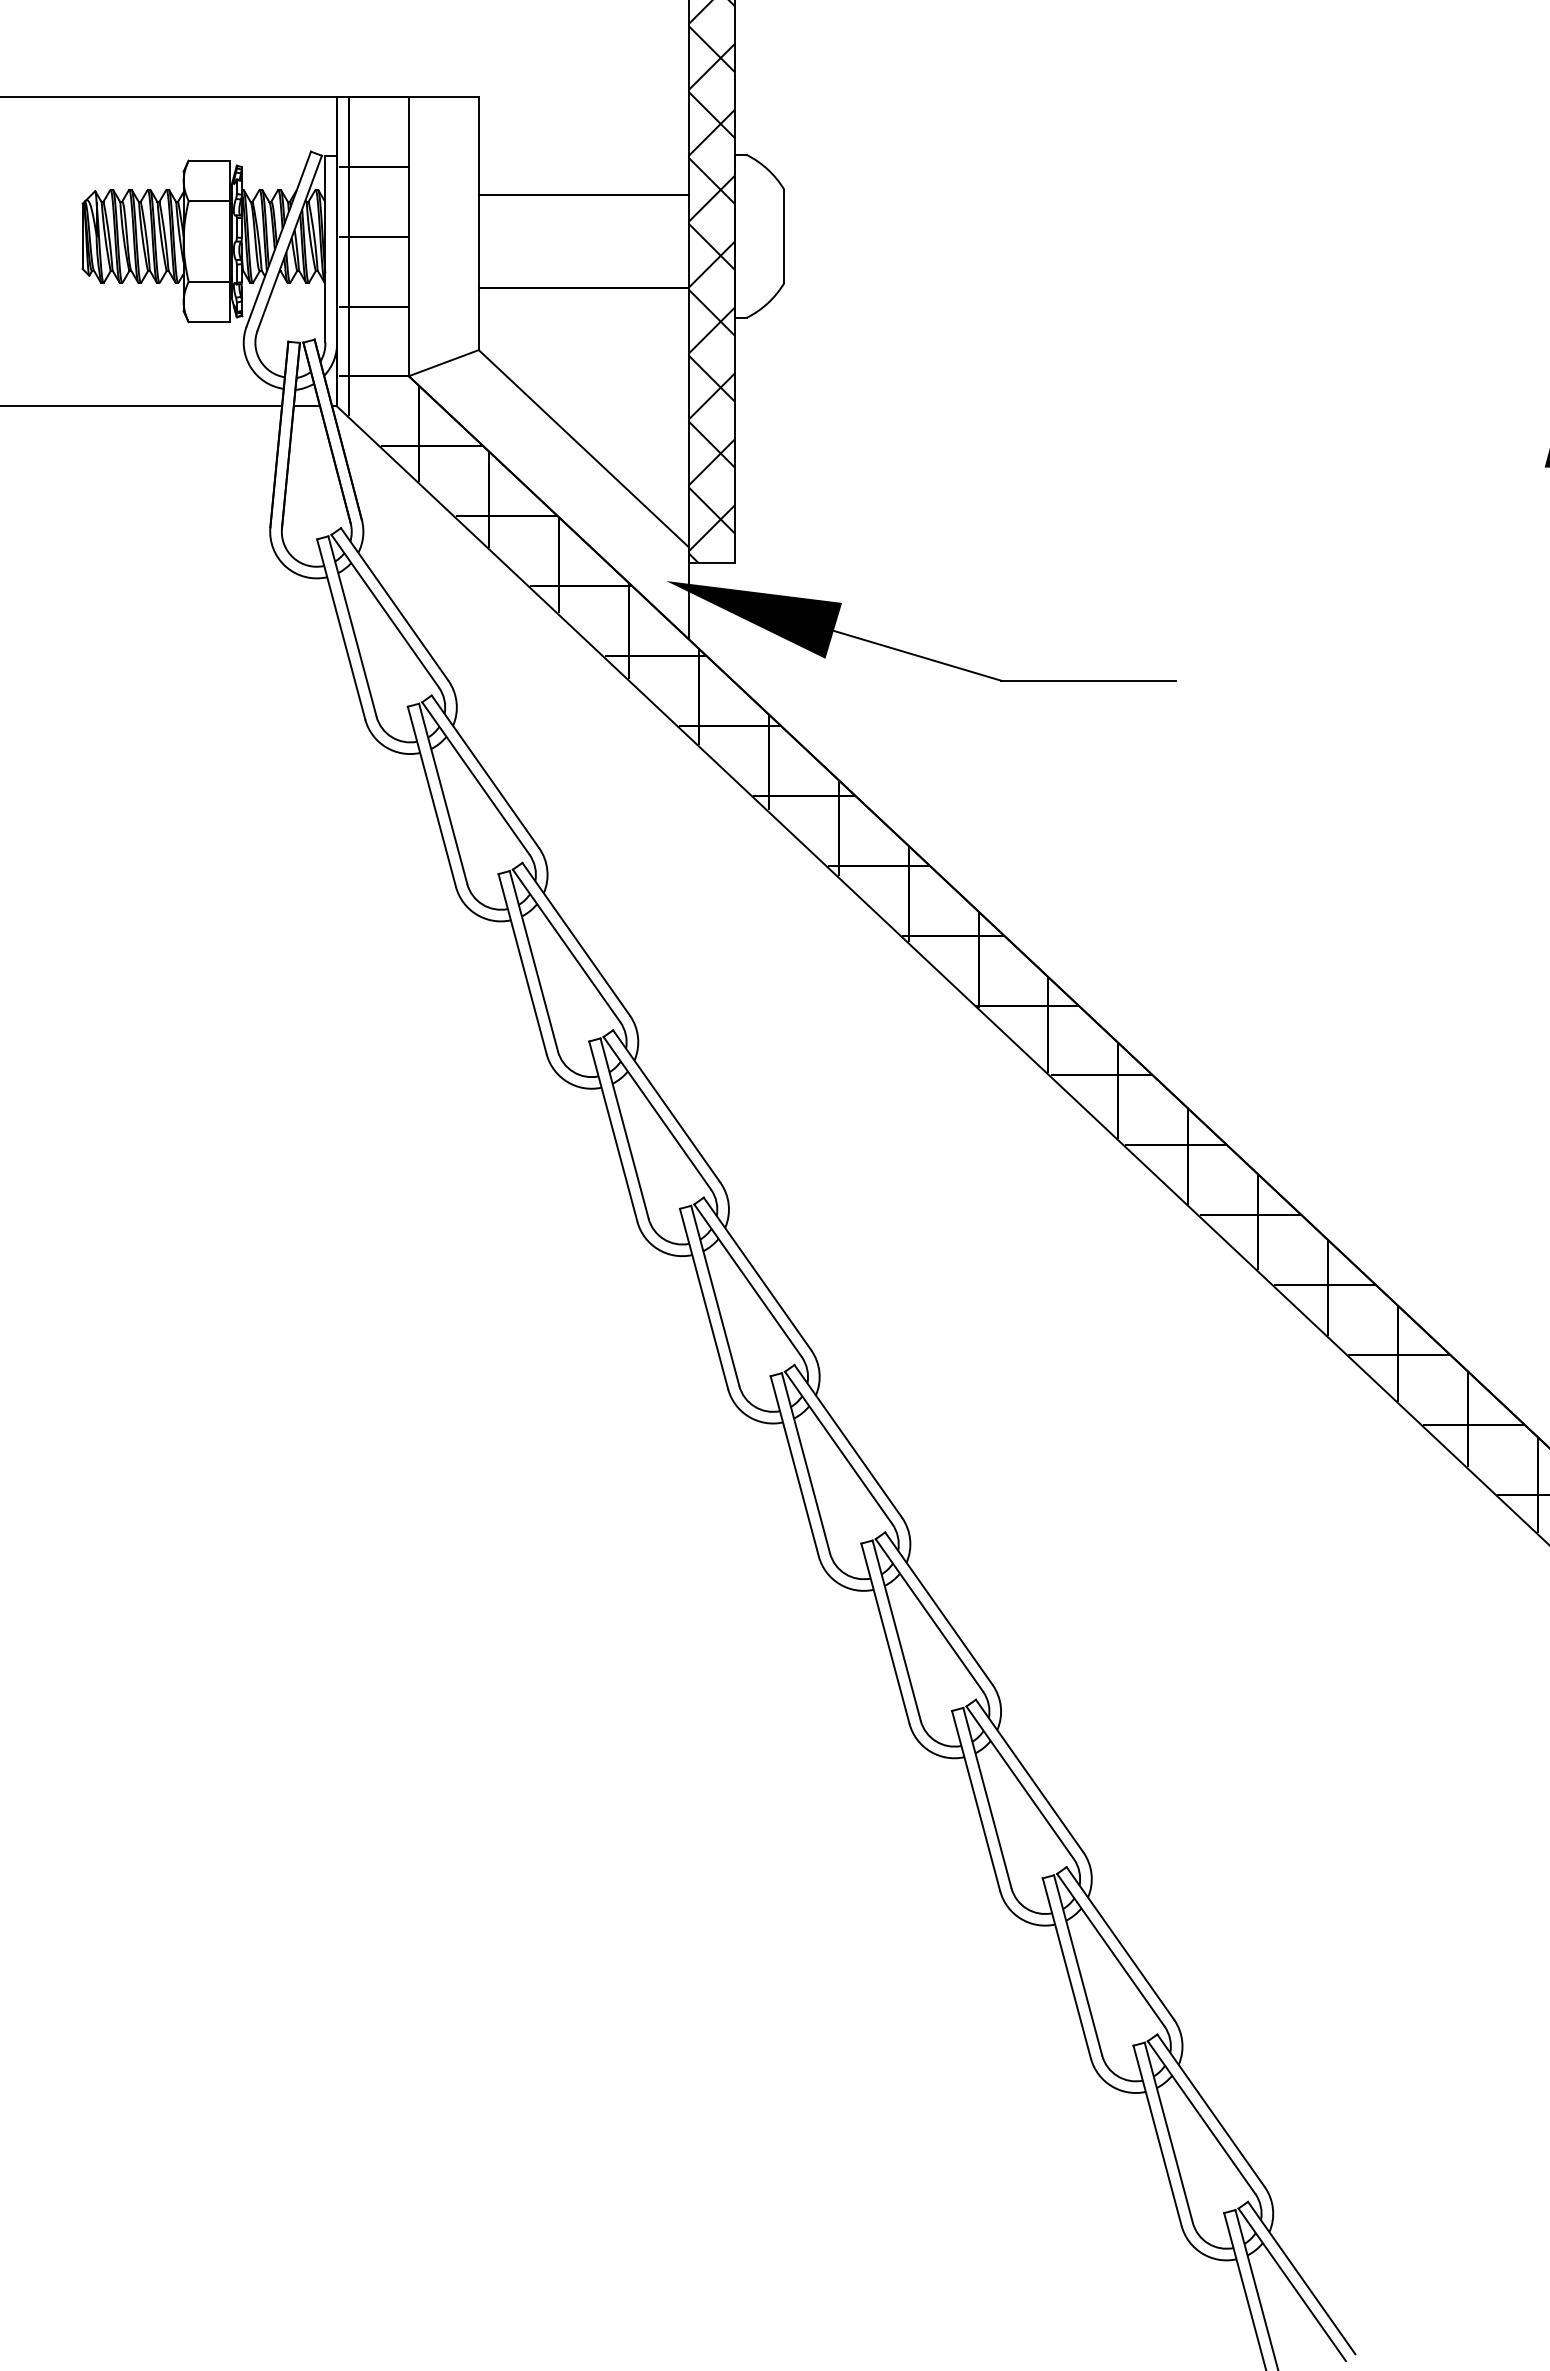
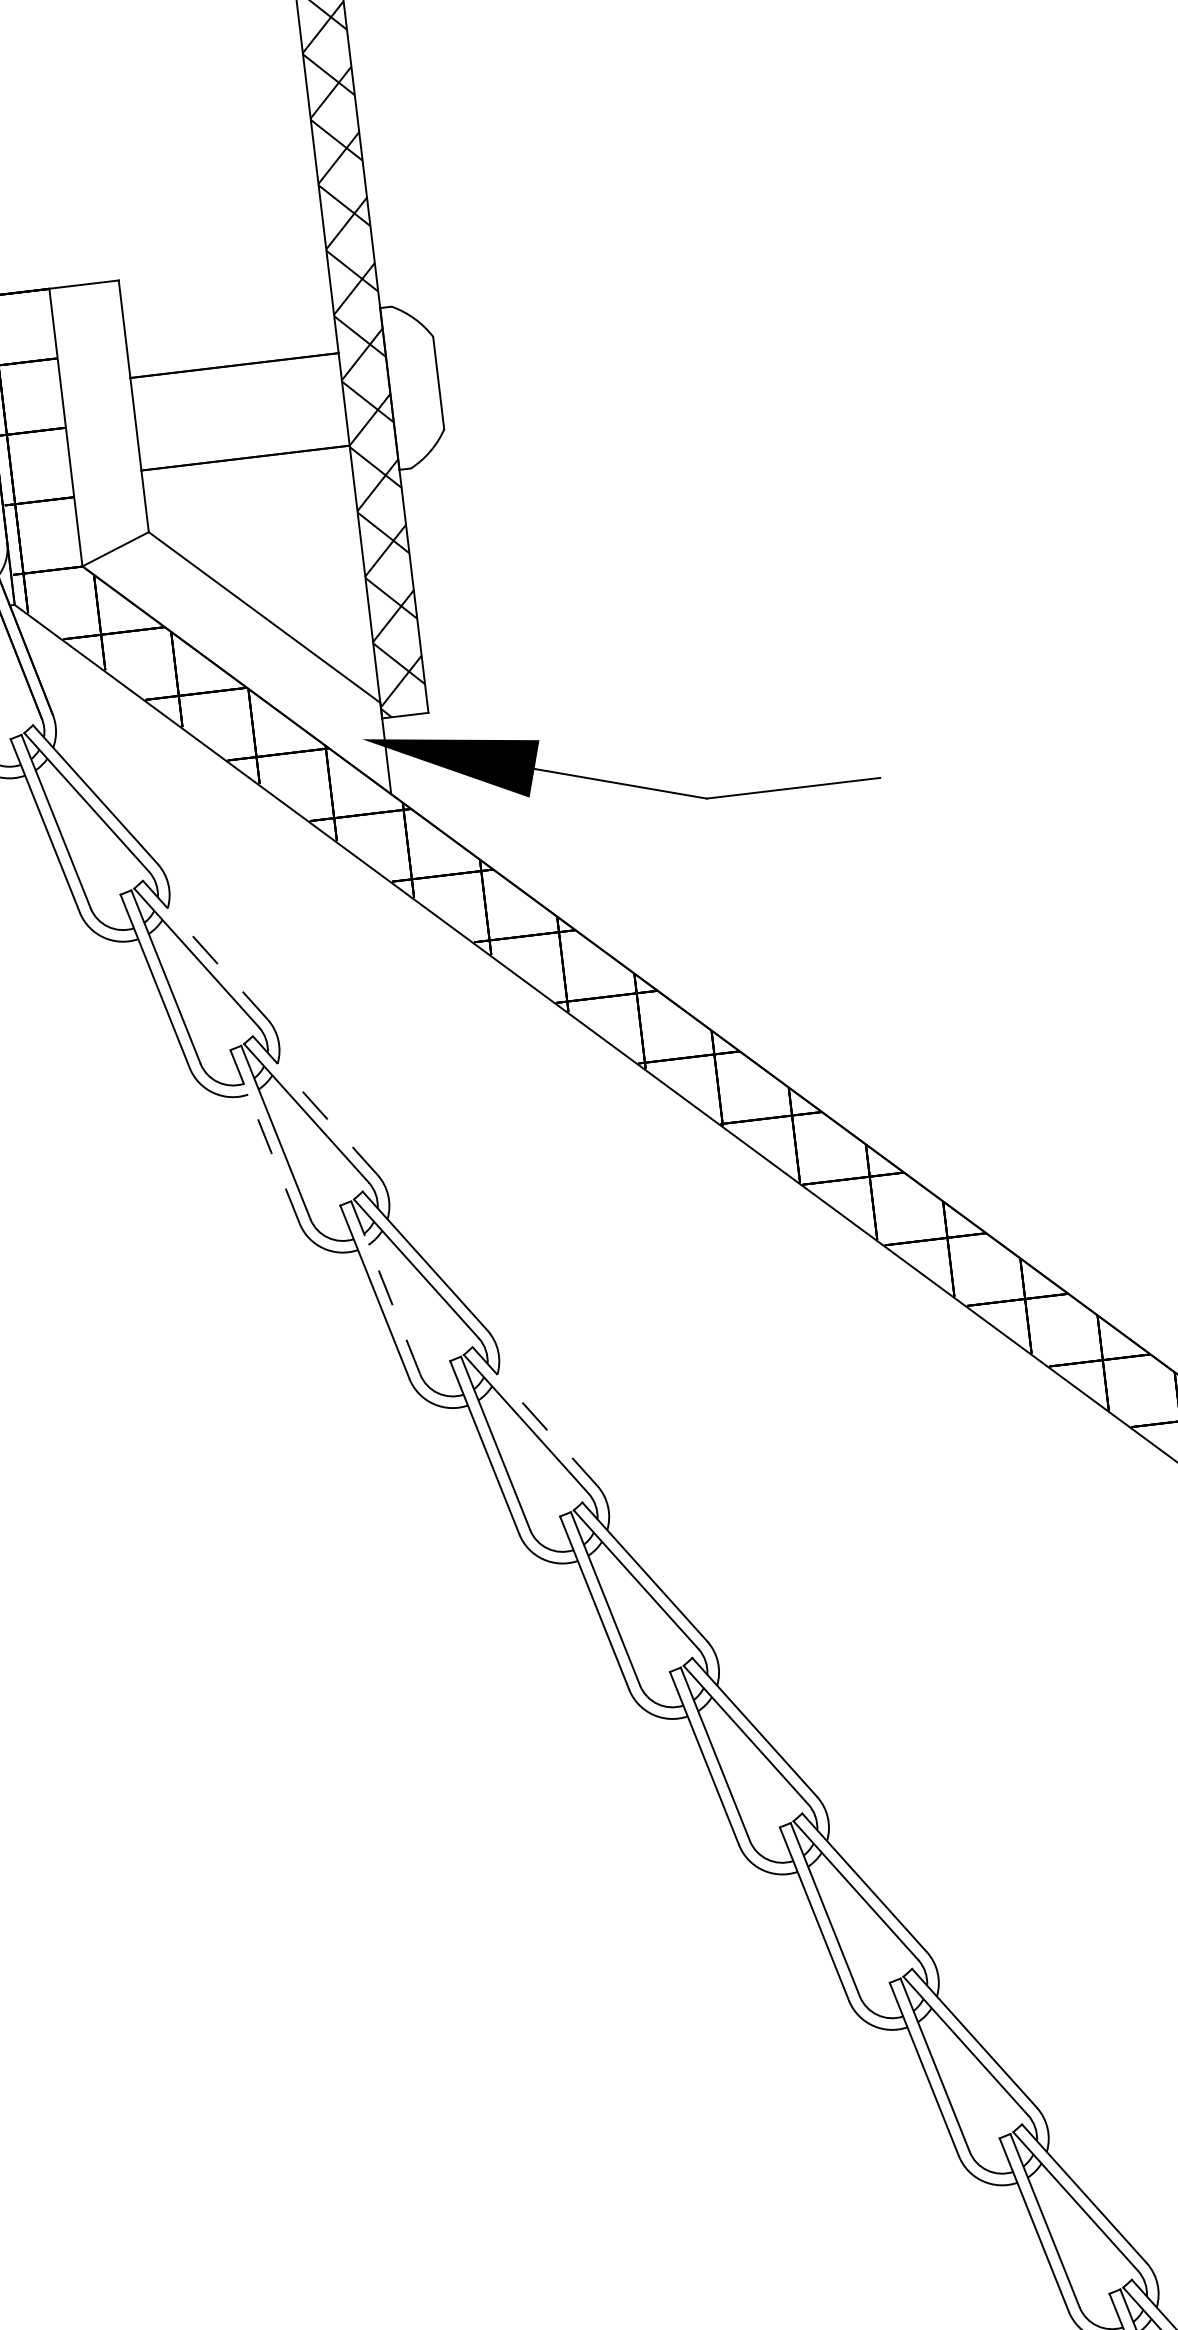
line: (485, 772) -> (205, 950), solid -> dashed
line: (576, 939) -> (315, 1105), solid -> dashed
line: (522, 964) -> (264, 1137), solid -> dashed
line: (624, 1129) -> (385, 1288), solid -> dashed
line: (757, 1274) -> (534, 1417), solid -> dashed

